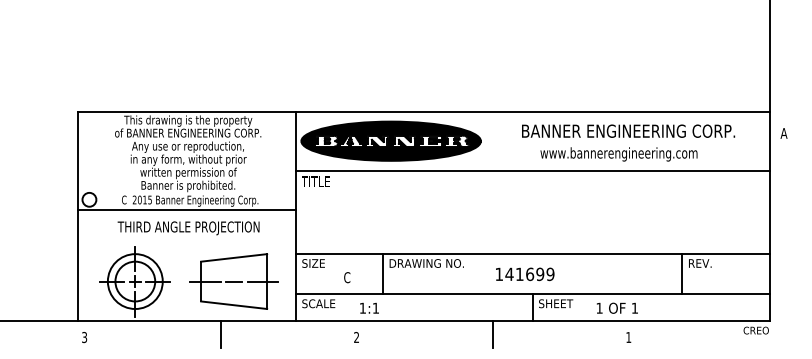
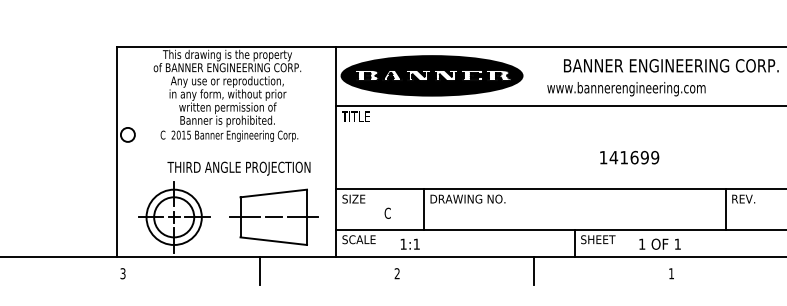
text: (618, 154) -> (625, 89), moved
line: (187, 210) -> (226, 145), removed
text: (188, 228) -> (238, 168), moved
text: (525, 274) -> (629, 157), moved

